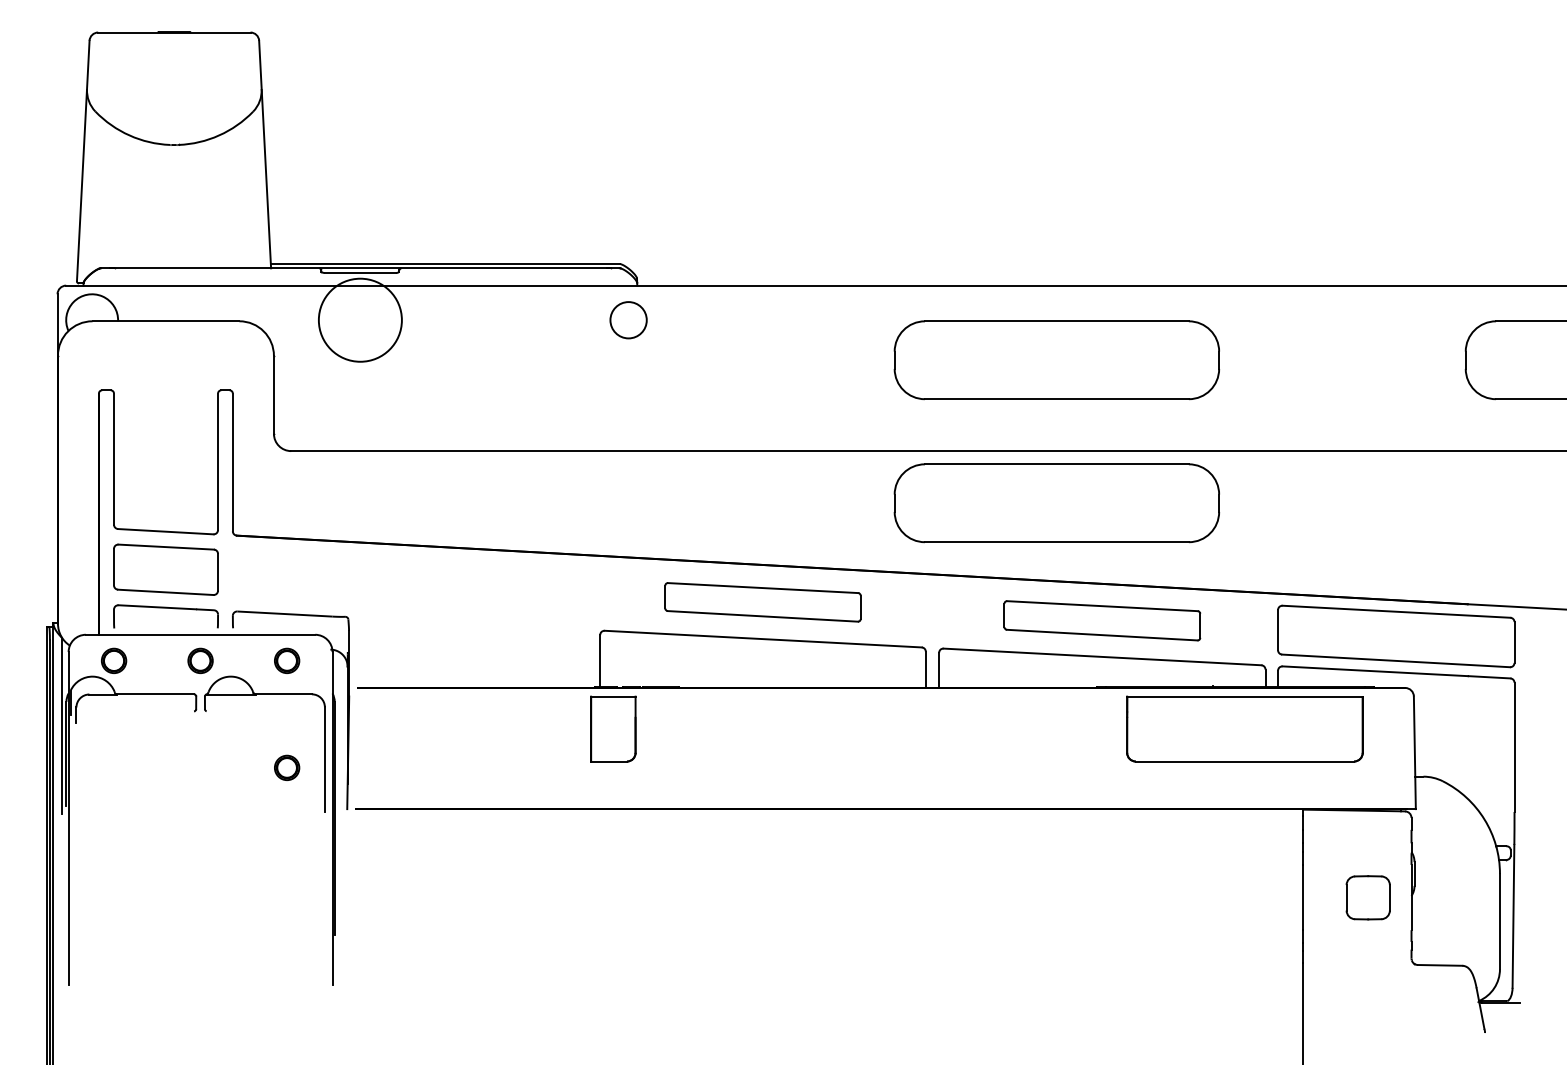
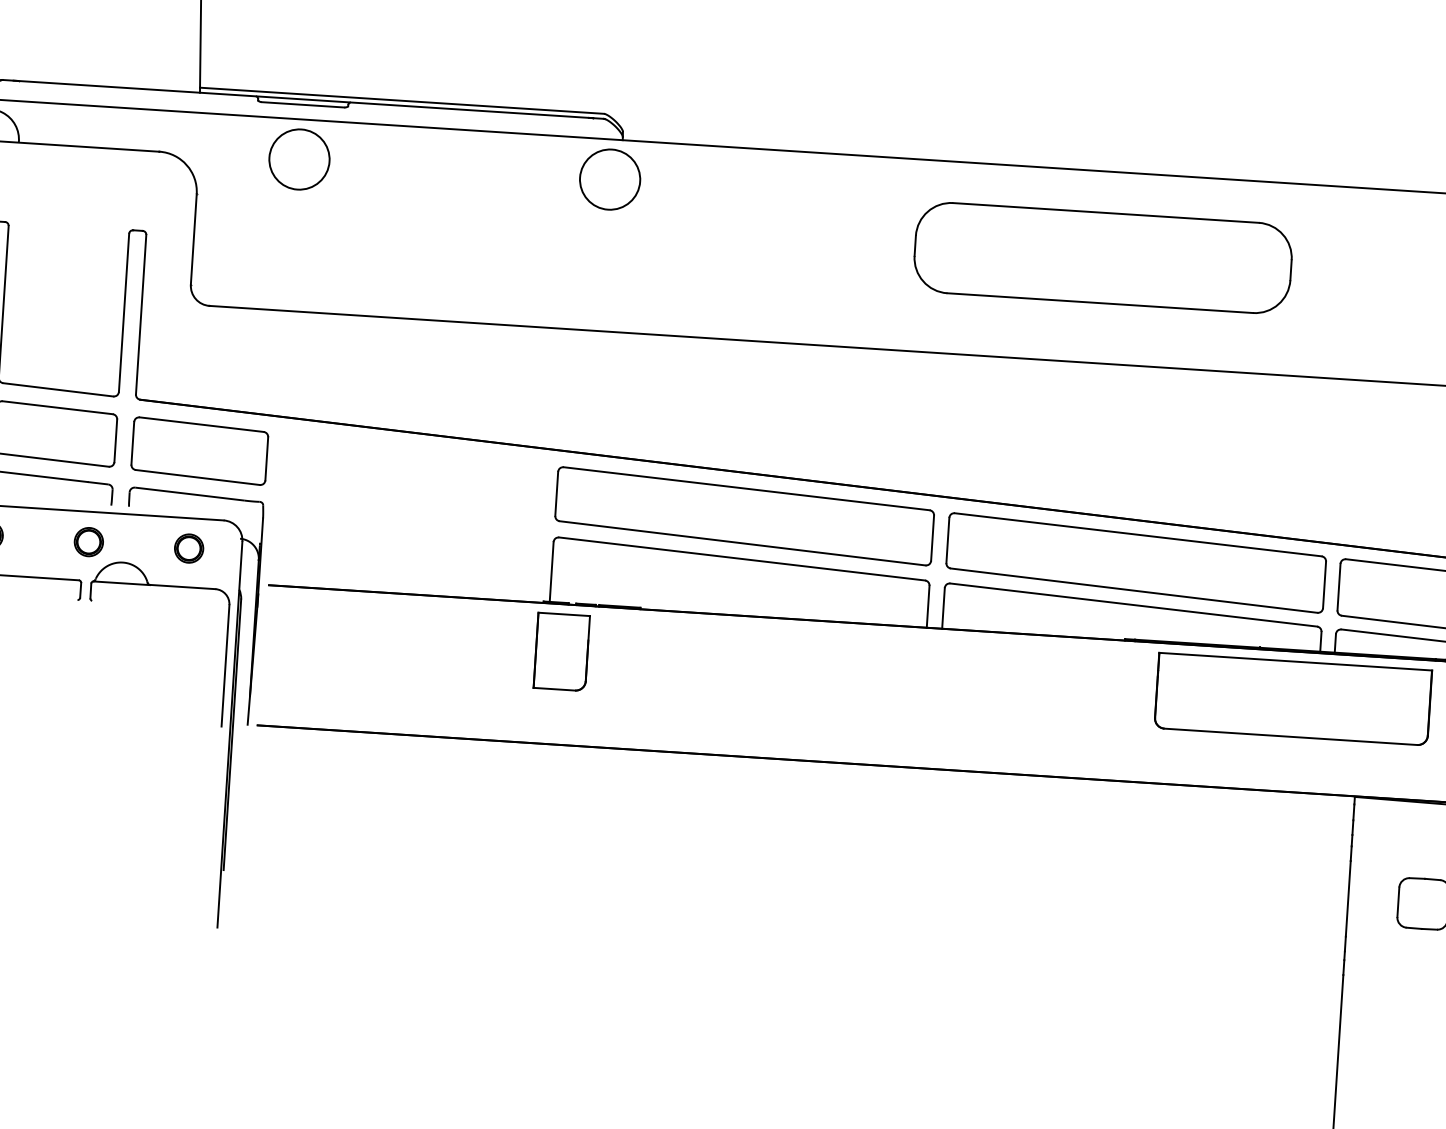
circle: (360, 320) -> (299, 159), size x0.62
circle: (628, 320) -> (609, 179), size x1.43
part: (1056, 503) -> (1091, 423), removed
part: (290, 576) -> (199, 451), added
part: (762, 602) -> (744, 516), size x1.67
part: (1102, 620) -> (1136, 562), size x1.67
part: (287, 767) -> (181, 672), removed

